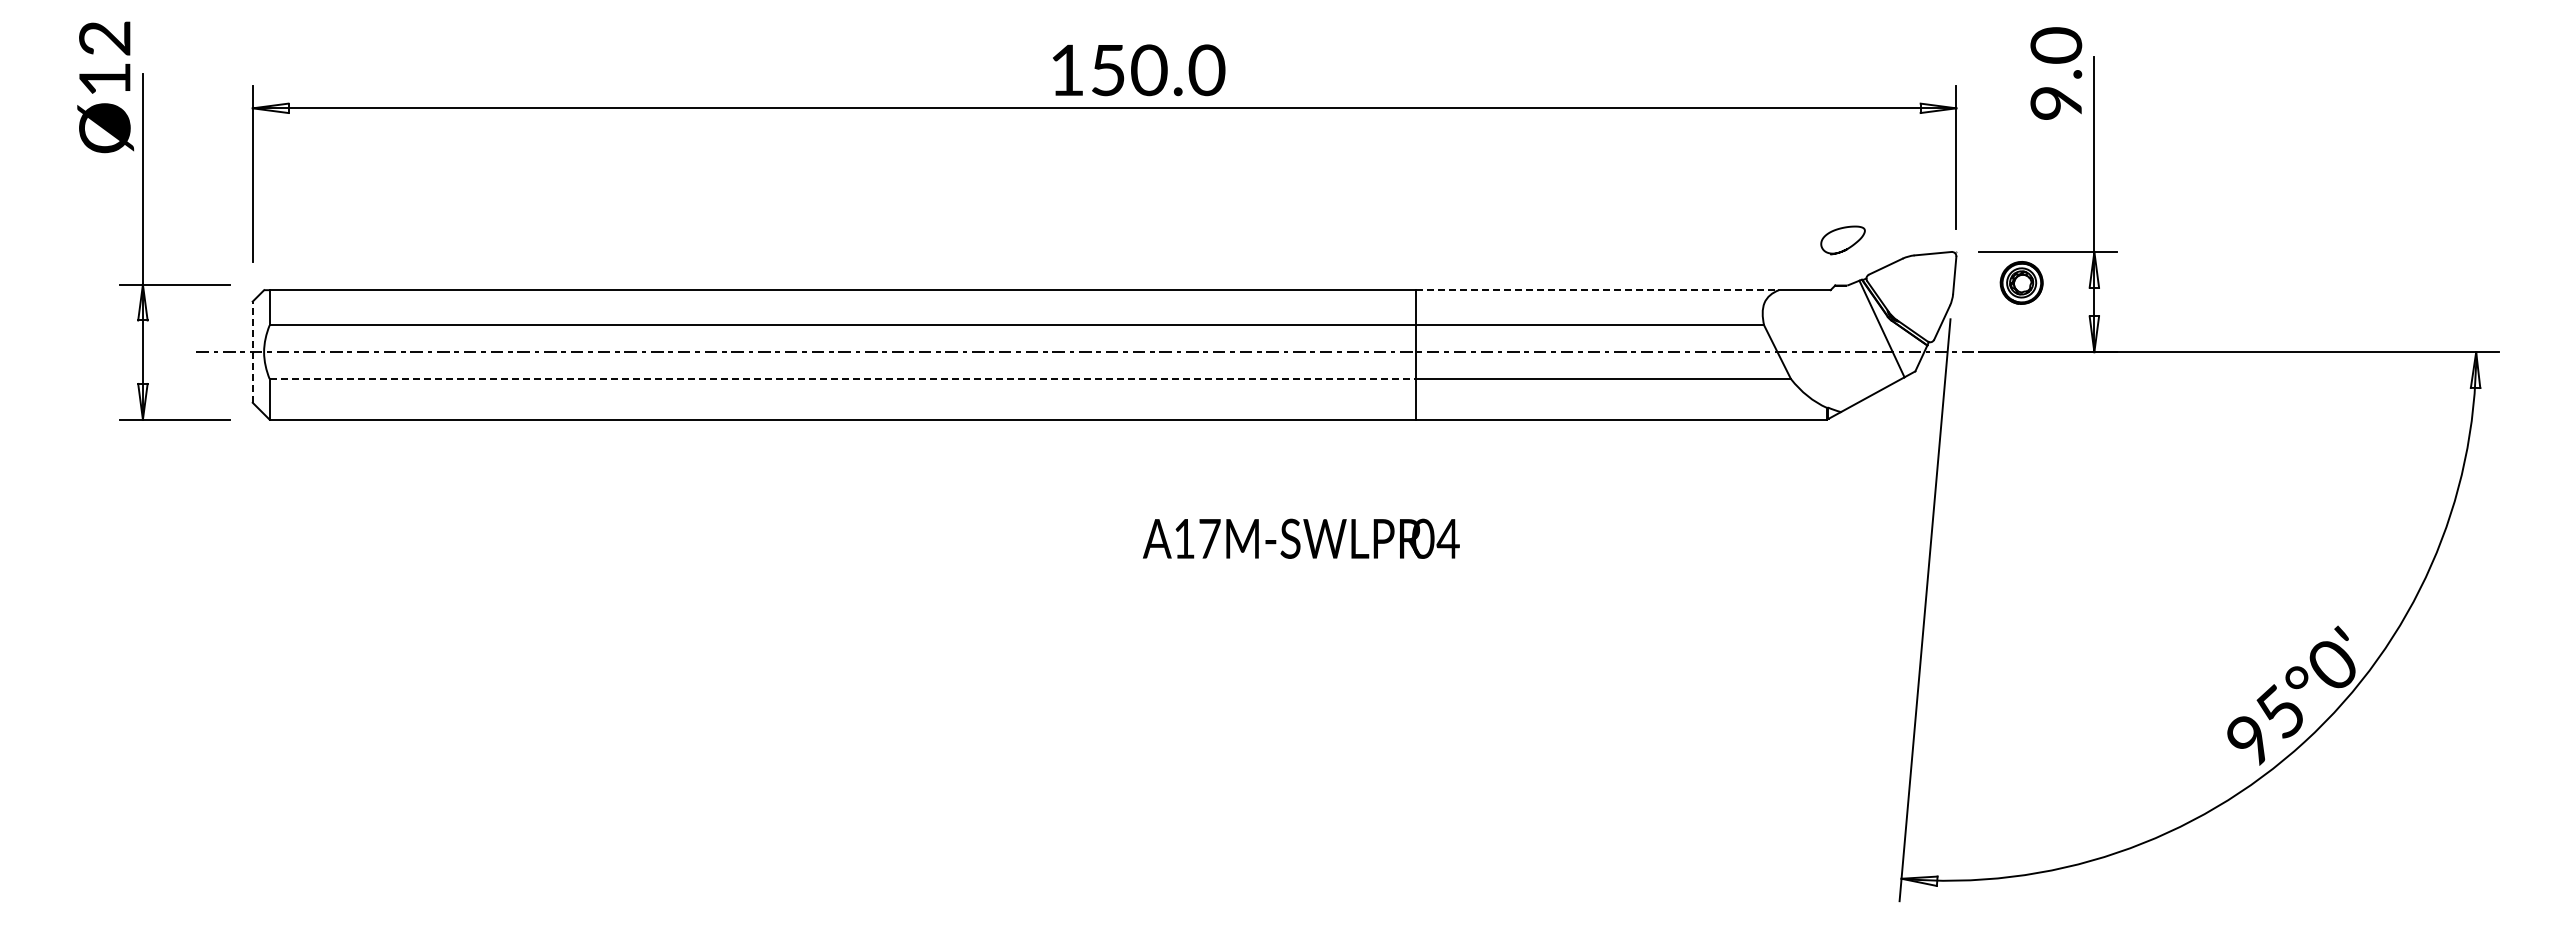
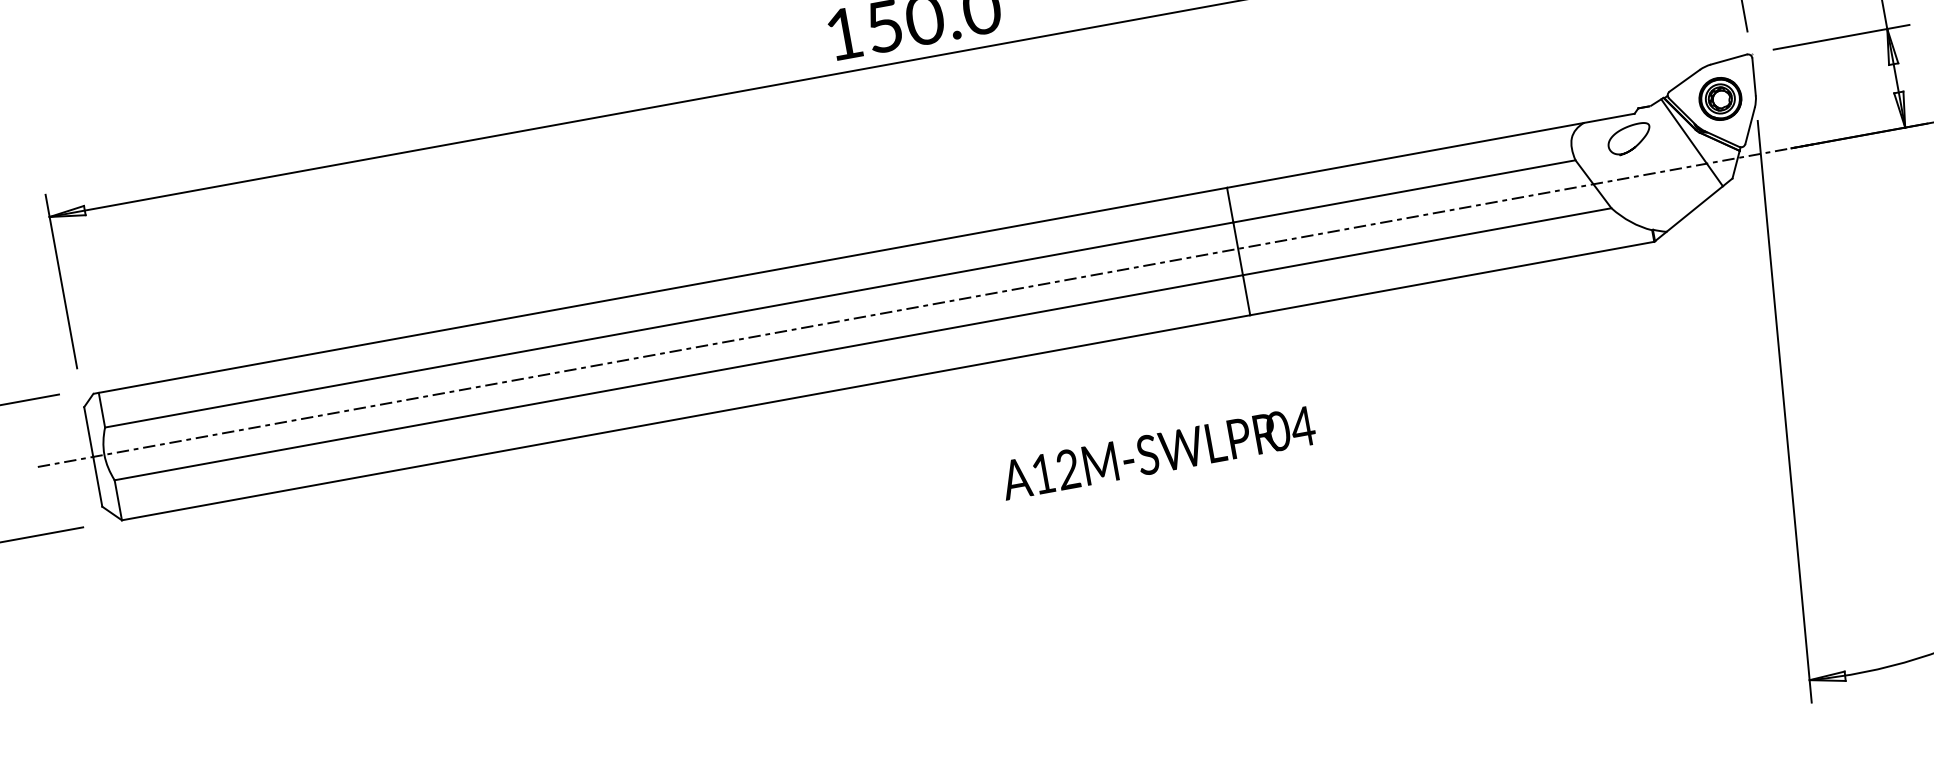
curve: (1845, 248) -> (1633, 146), moved
part: (2021, 282) -> (1720, 98), moved
line: (1598, 290) -> (1406, 155), dashed -> solid
line: (252, 352) -> (93, 457), dashed -> solid
line: (843, 379) -> (679, 378), dashed -> solid
text: (1209, 538) -> (1067, 469), A17M-SWLPR -> A12M-SWLPR

